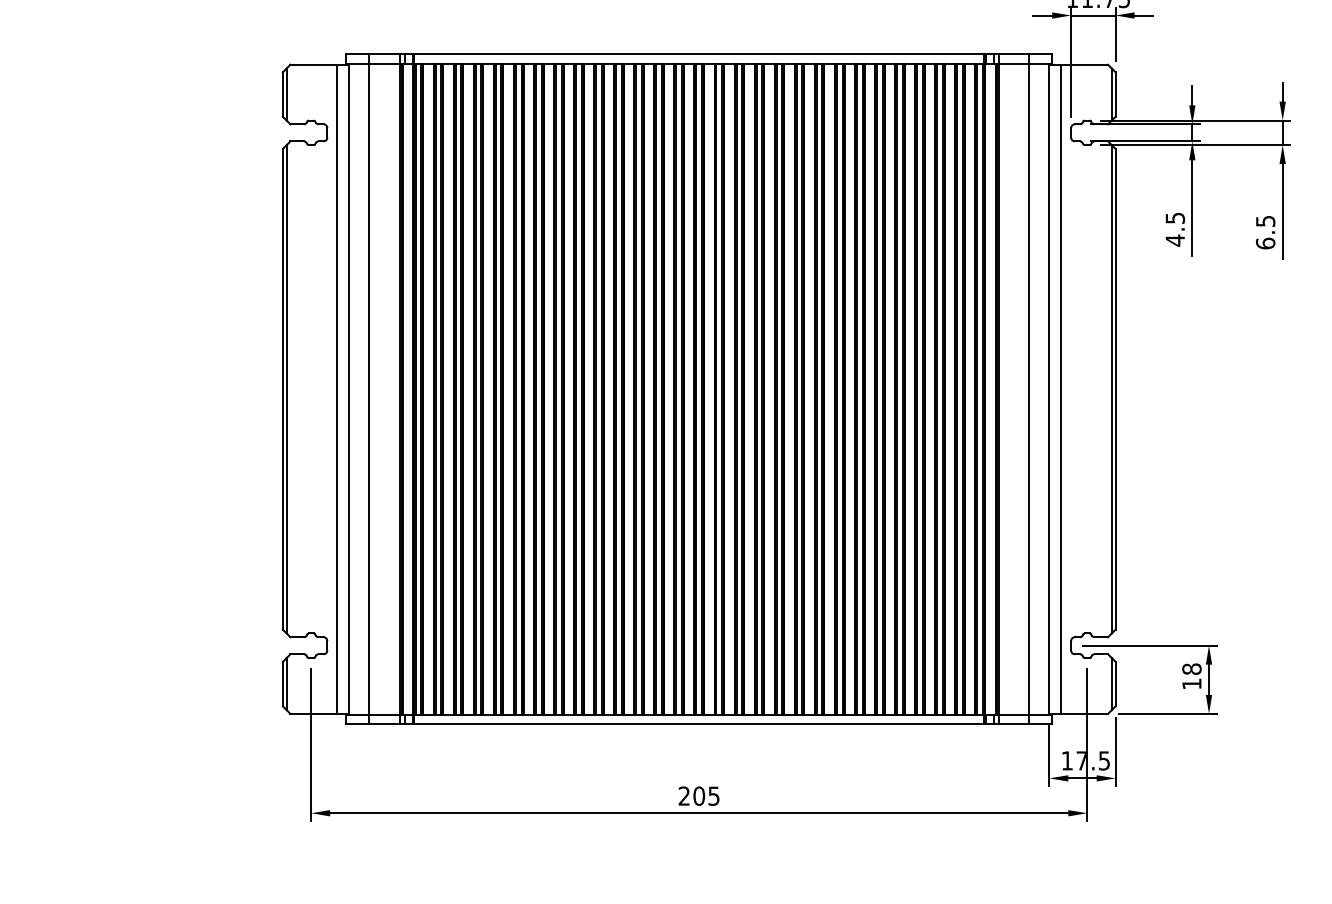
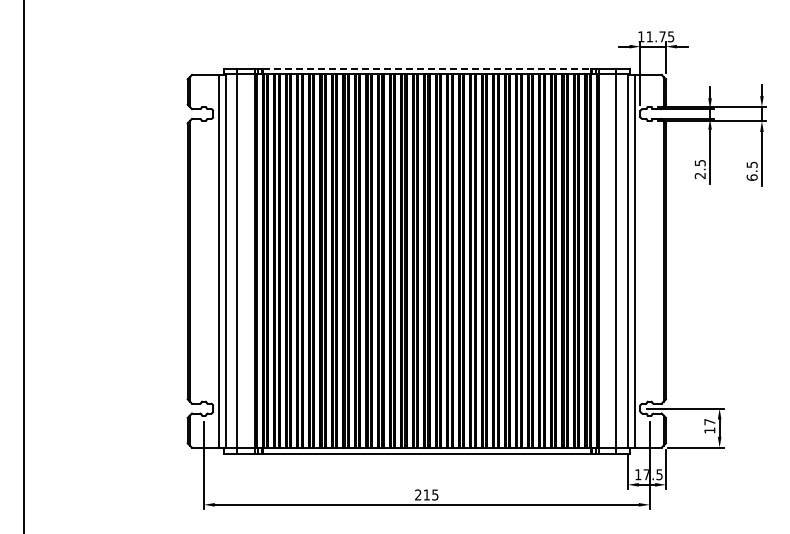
line: (698, 53) -> (426, 68), solid -> dashed
text: (1173, 239) -> (699, 175), 4.5 -> 2.5
text: (1191, 668) -> (709, 421), 18 -> 17
text: (698, 795) -> (426, 494), 205 -> 215

